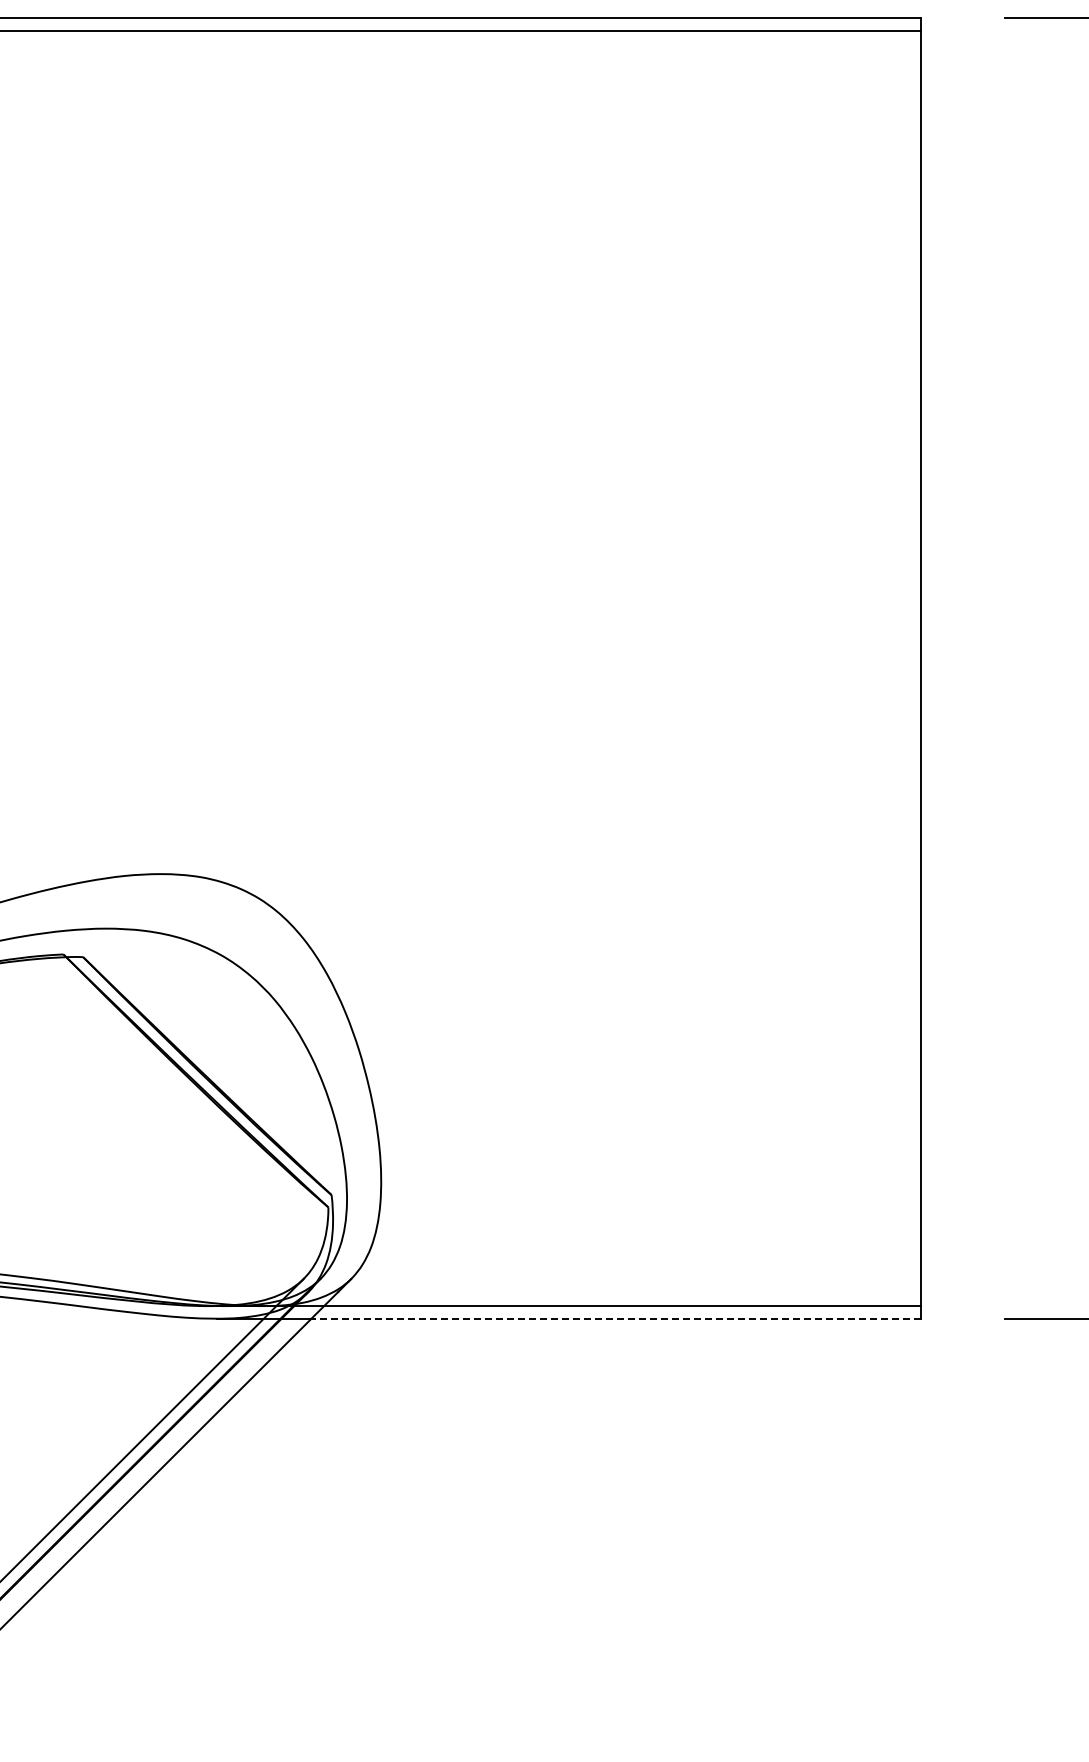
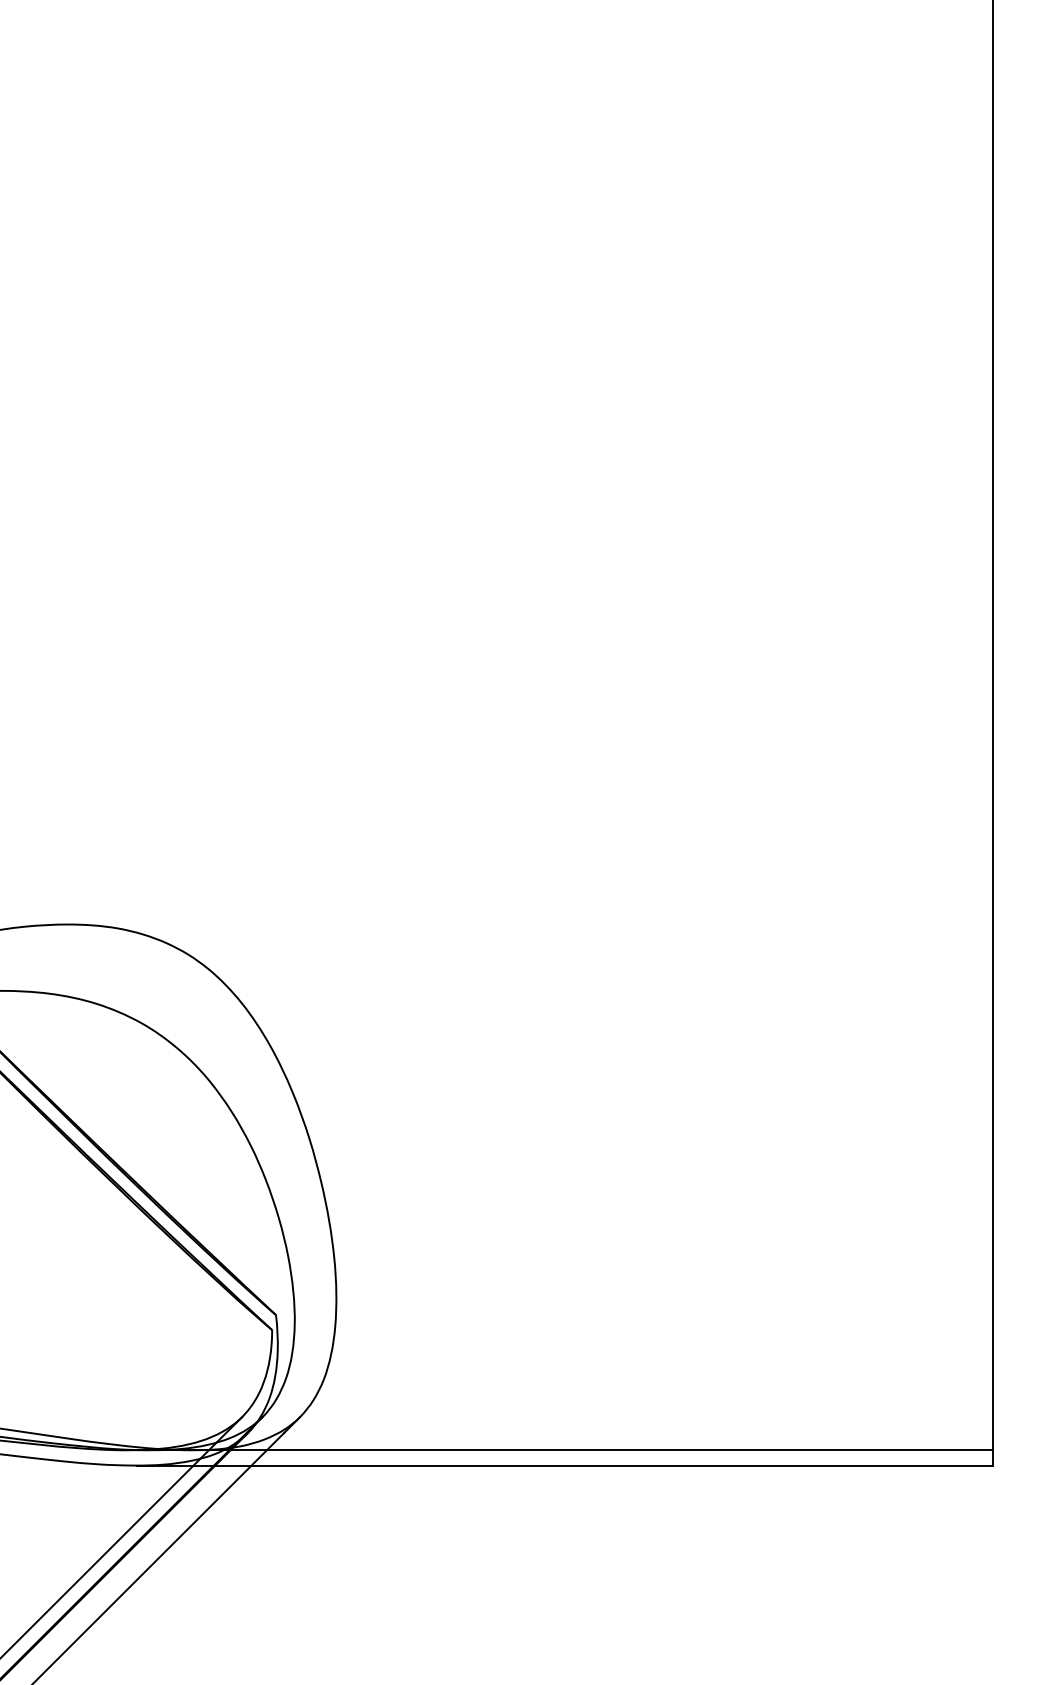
line: (616, 1318) -> (622, 1465), dashed -> solid

